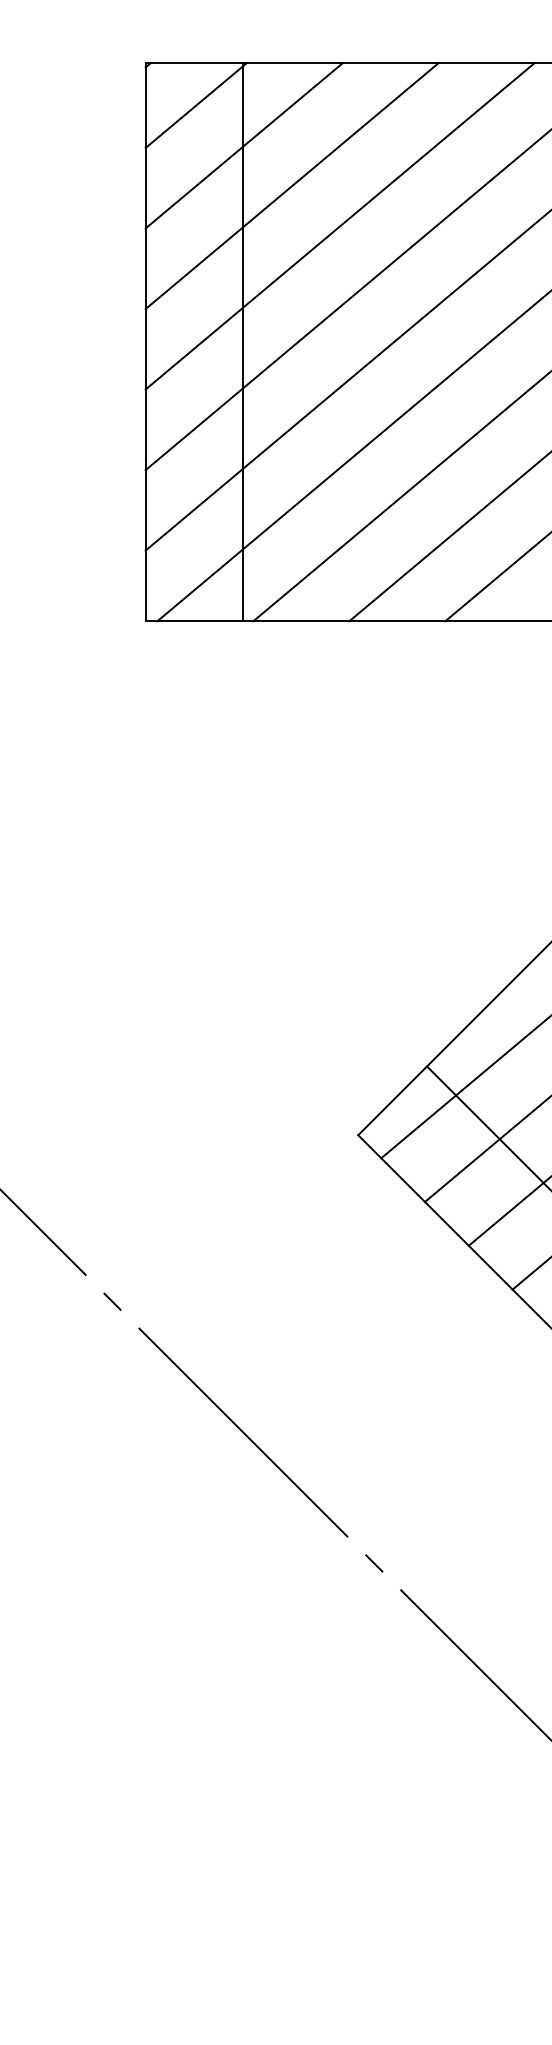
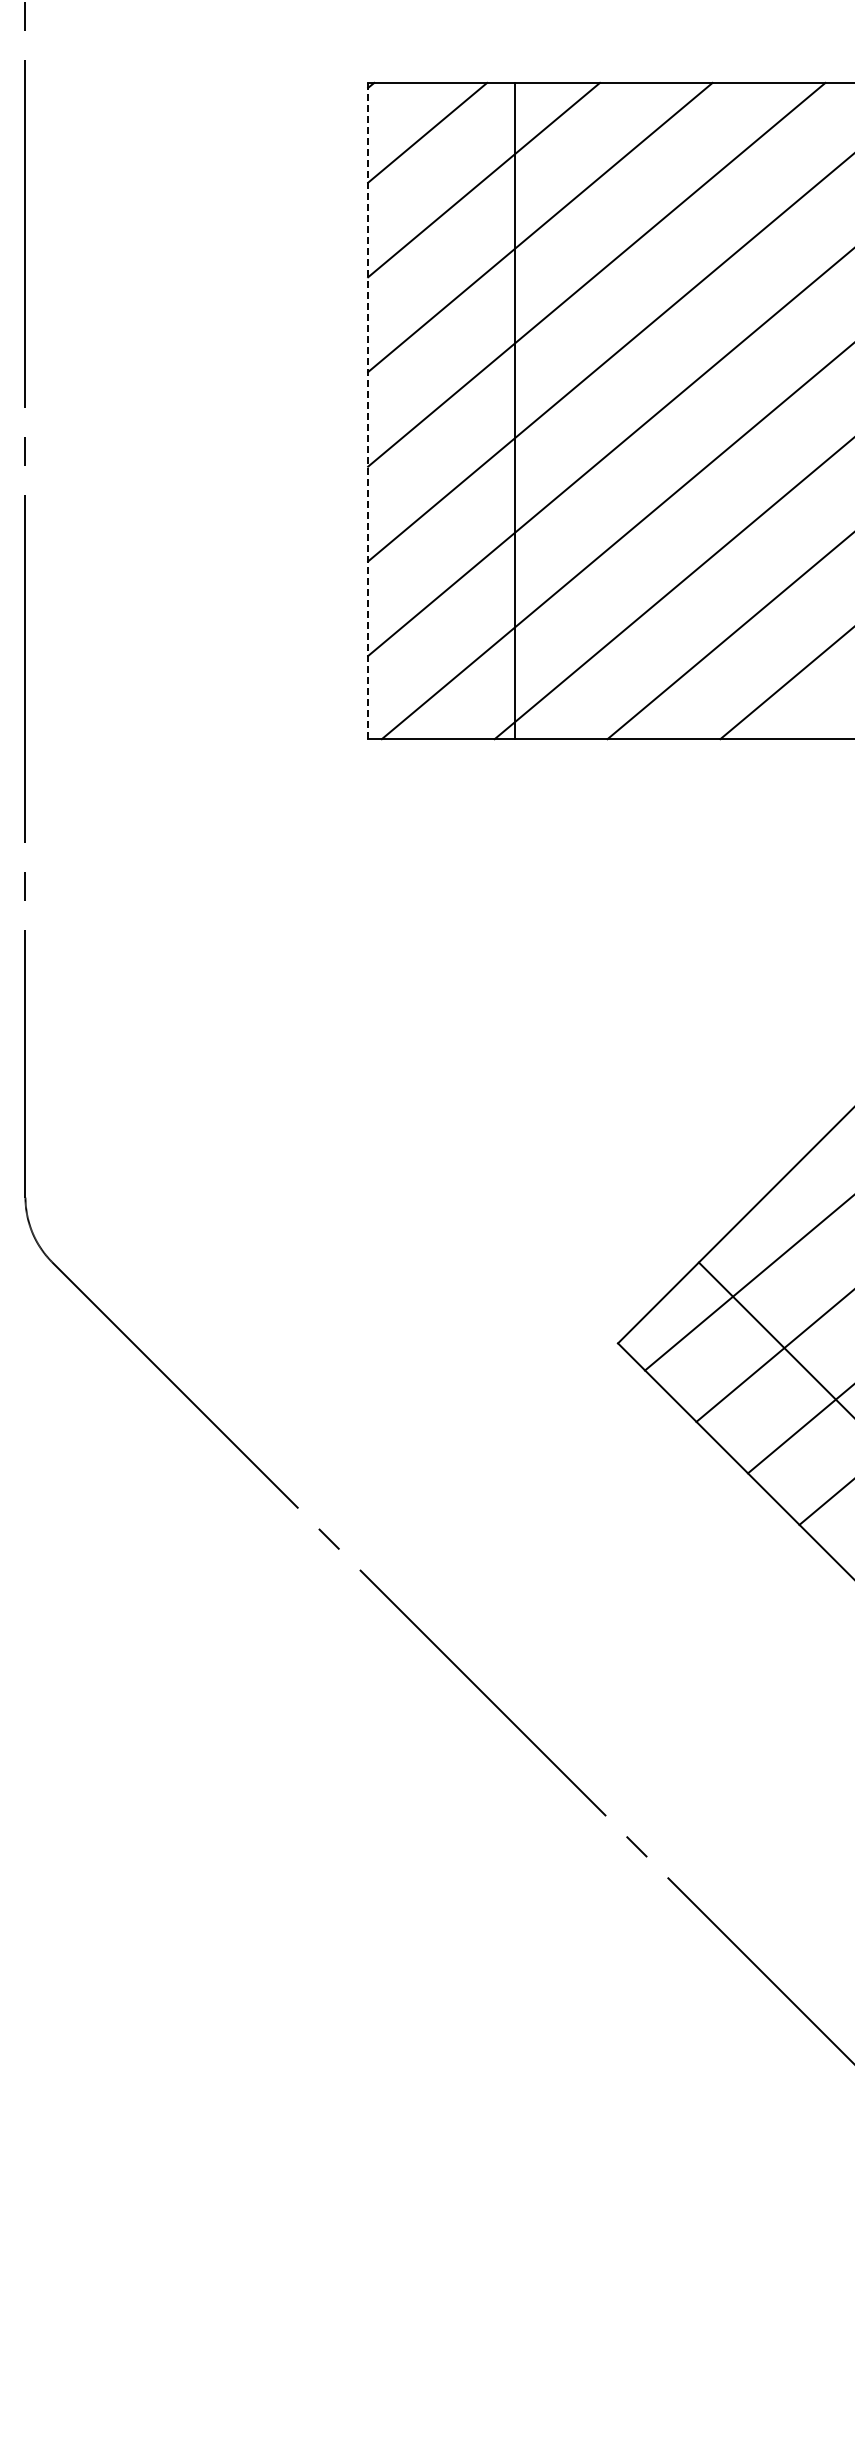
line: (242, 341) -> (515, 410), moved
line: (145, 342) -> (368, 411), solid -> dashed

